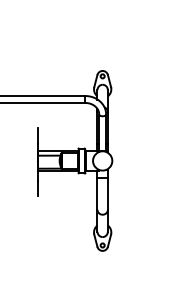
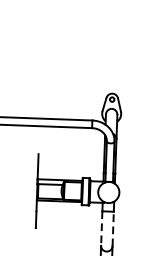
line: (97, 193) -> (101, 228), solid -> dashed
line: (107, 193) -> (112, 228), solid -> dashed

